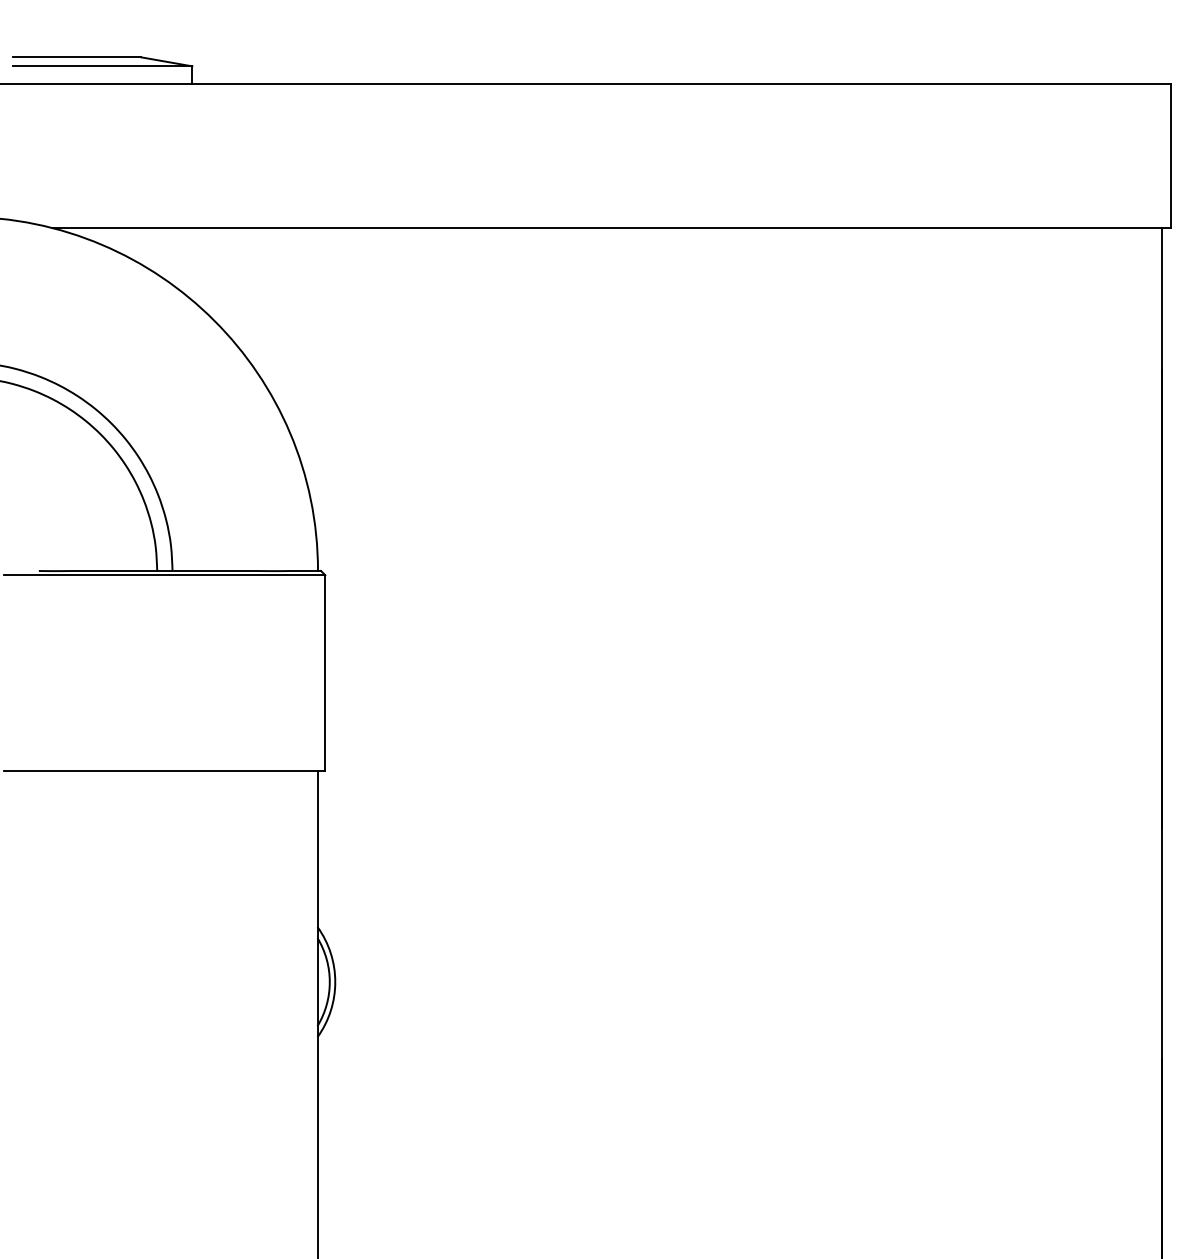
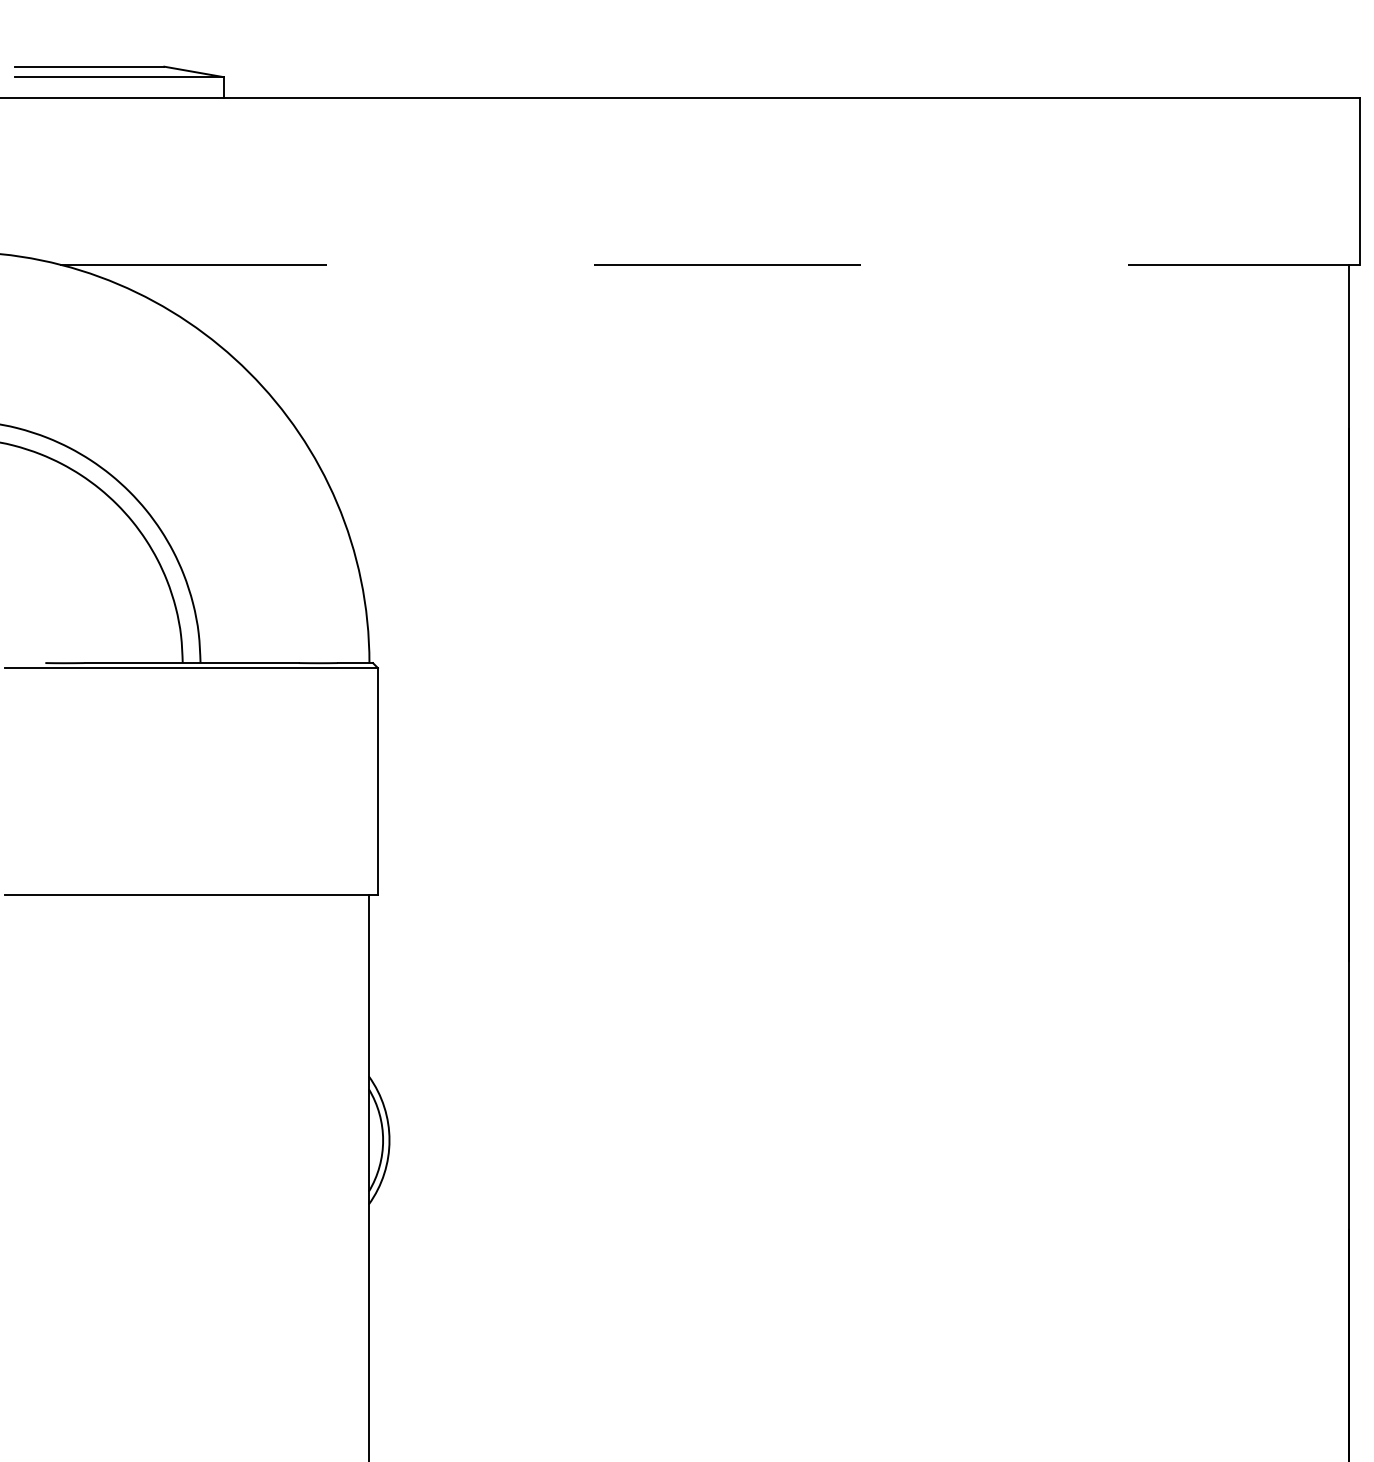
line: (611, 227) -> (710, 264), solid -> dashed

